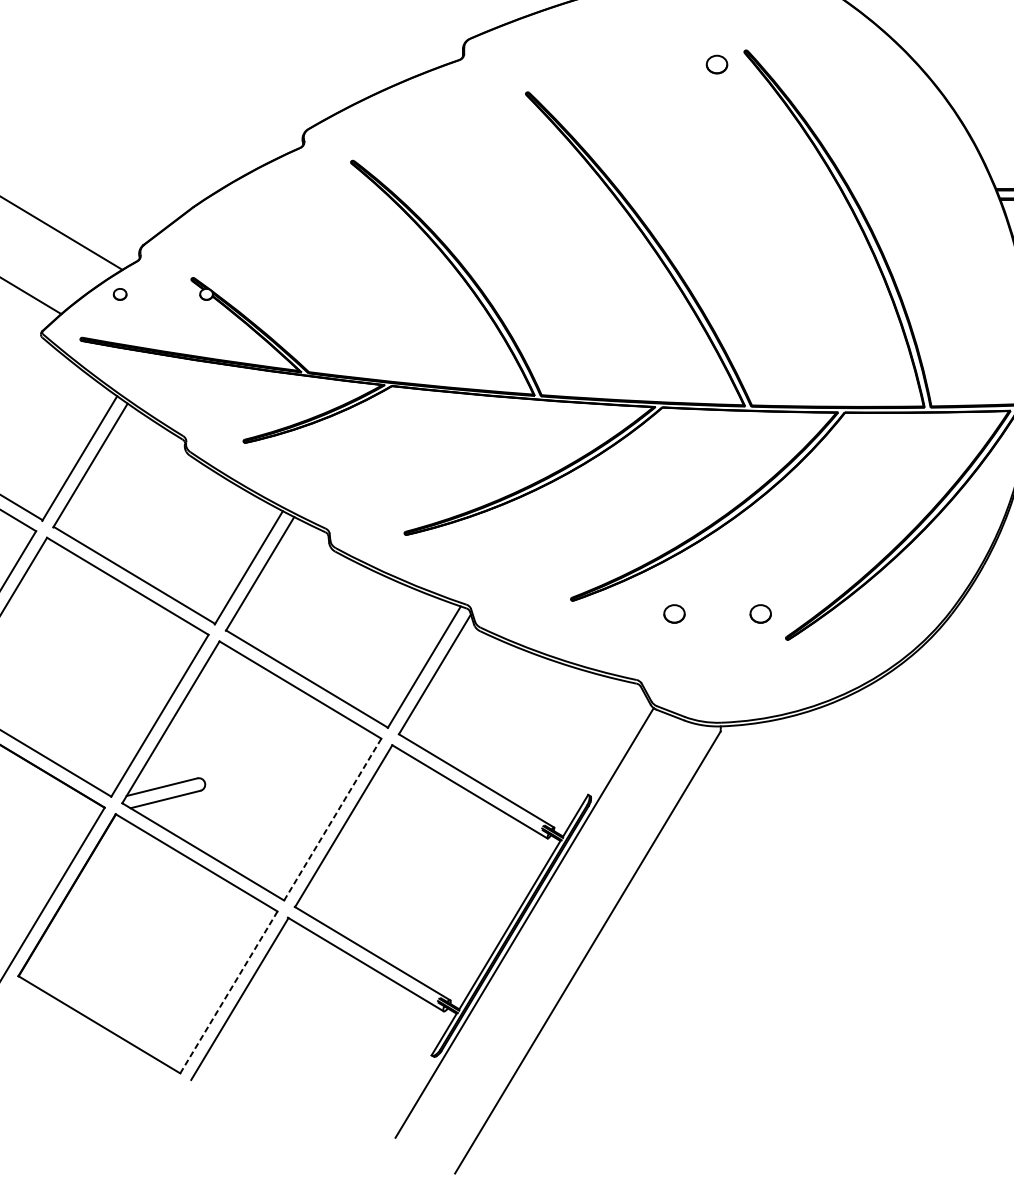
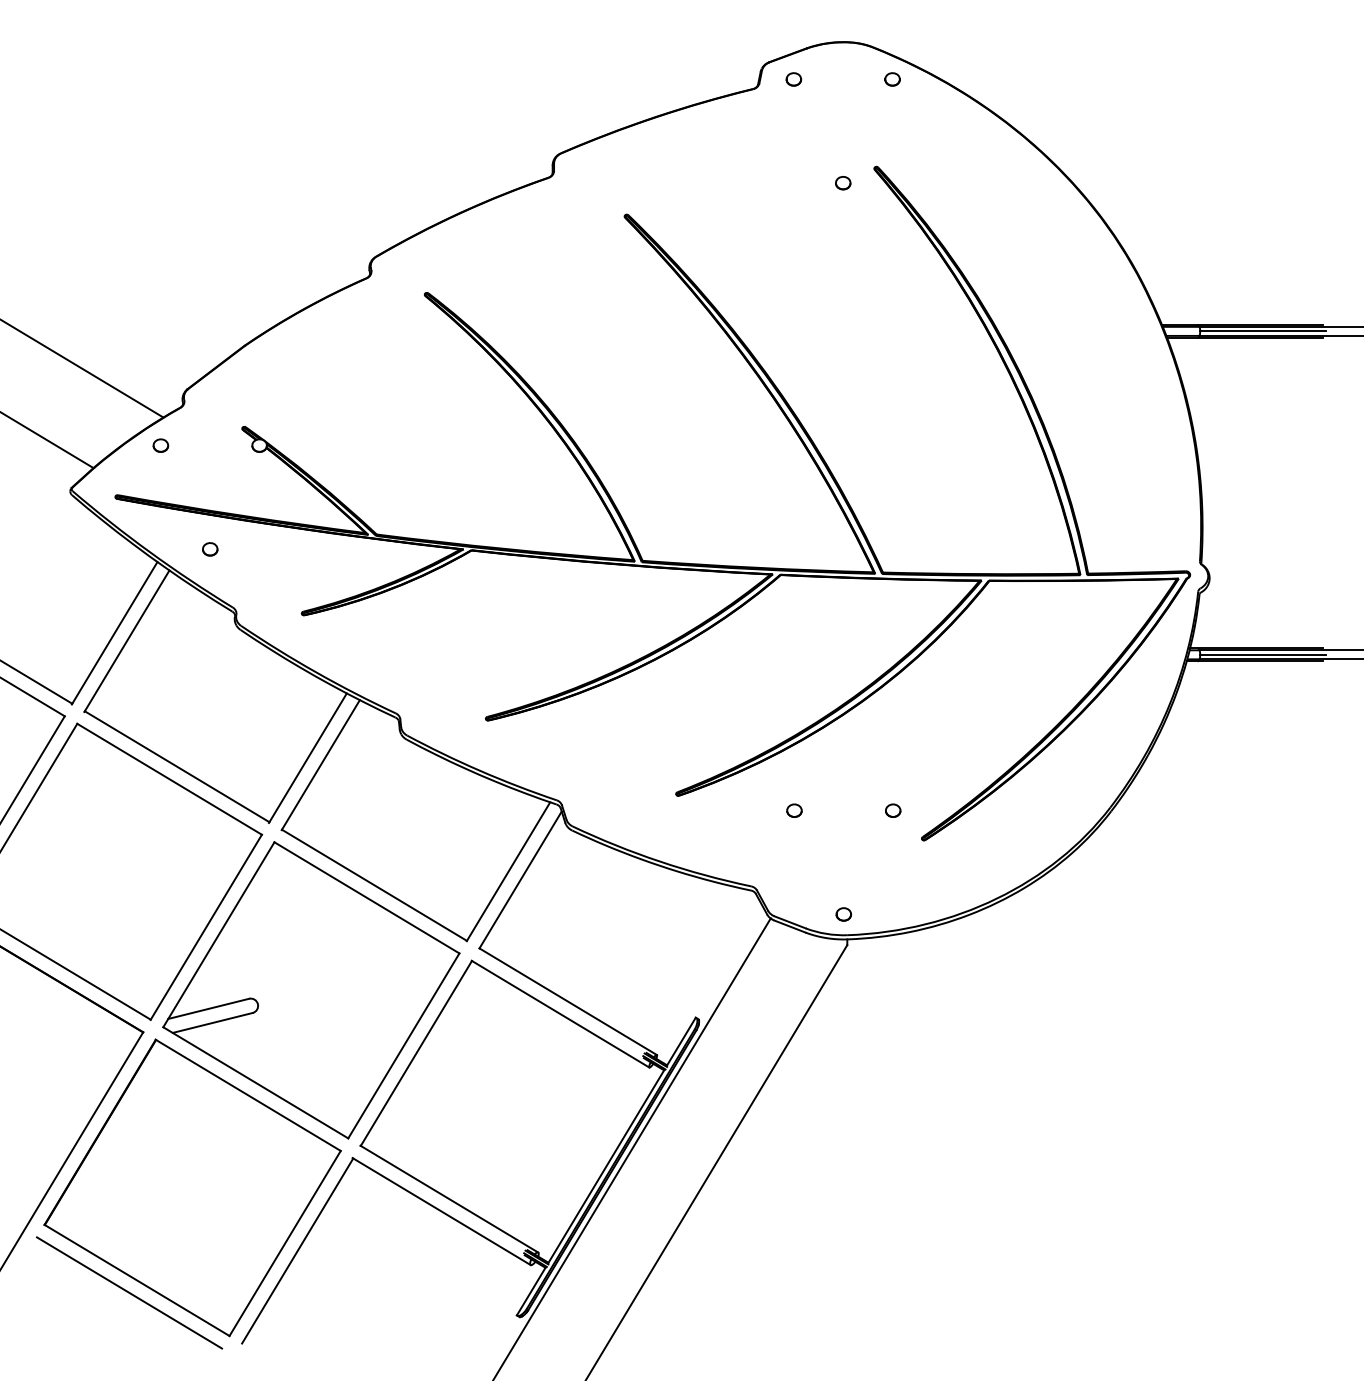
part: (717, 65) -> (843, 183), size x0.62
part: (163, 385) -> (210, 549), added
part: (674, 613) -> (794, 810), size x0.62
part: (761, 613) -> (893, 810), size x0.62
part: (717, 704) -> (843, 914), added
line: (332, 819) -> (403, 1045), dashed -> solid
line: (229, 992) -> (285, 1243), dashed -> solid
line: (92, 1035) -> (129, 1292), added

